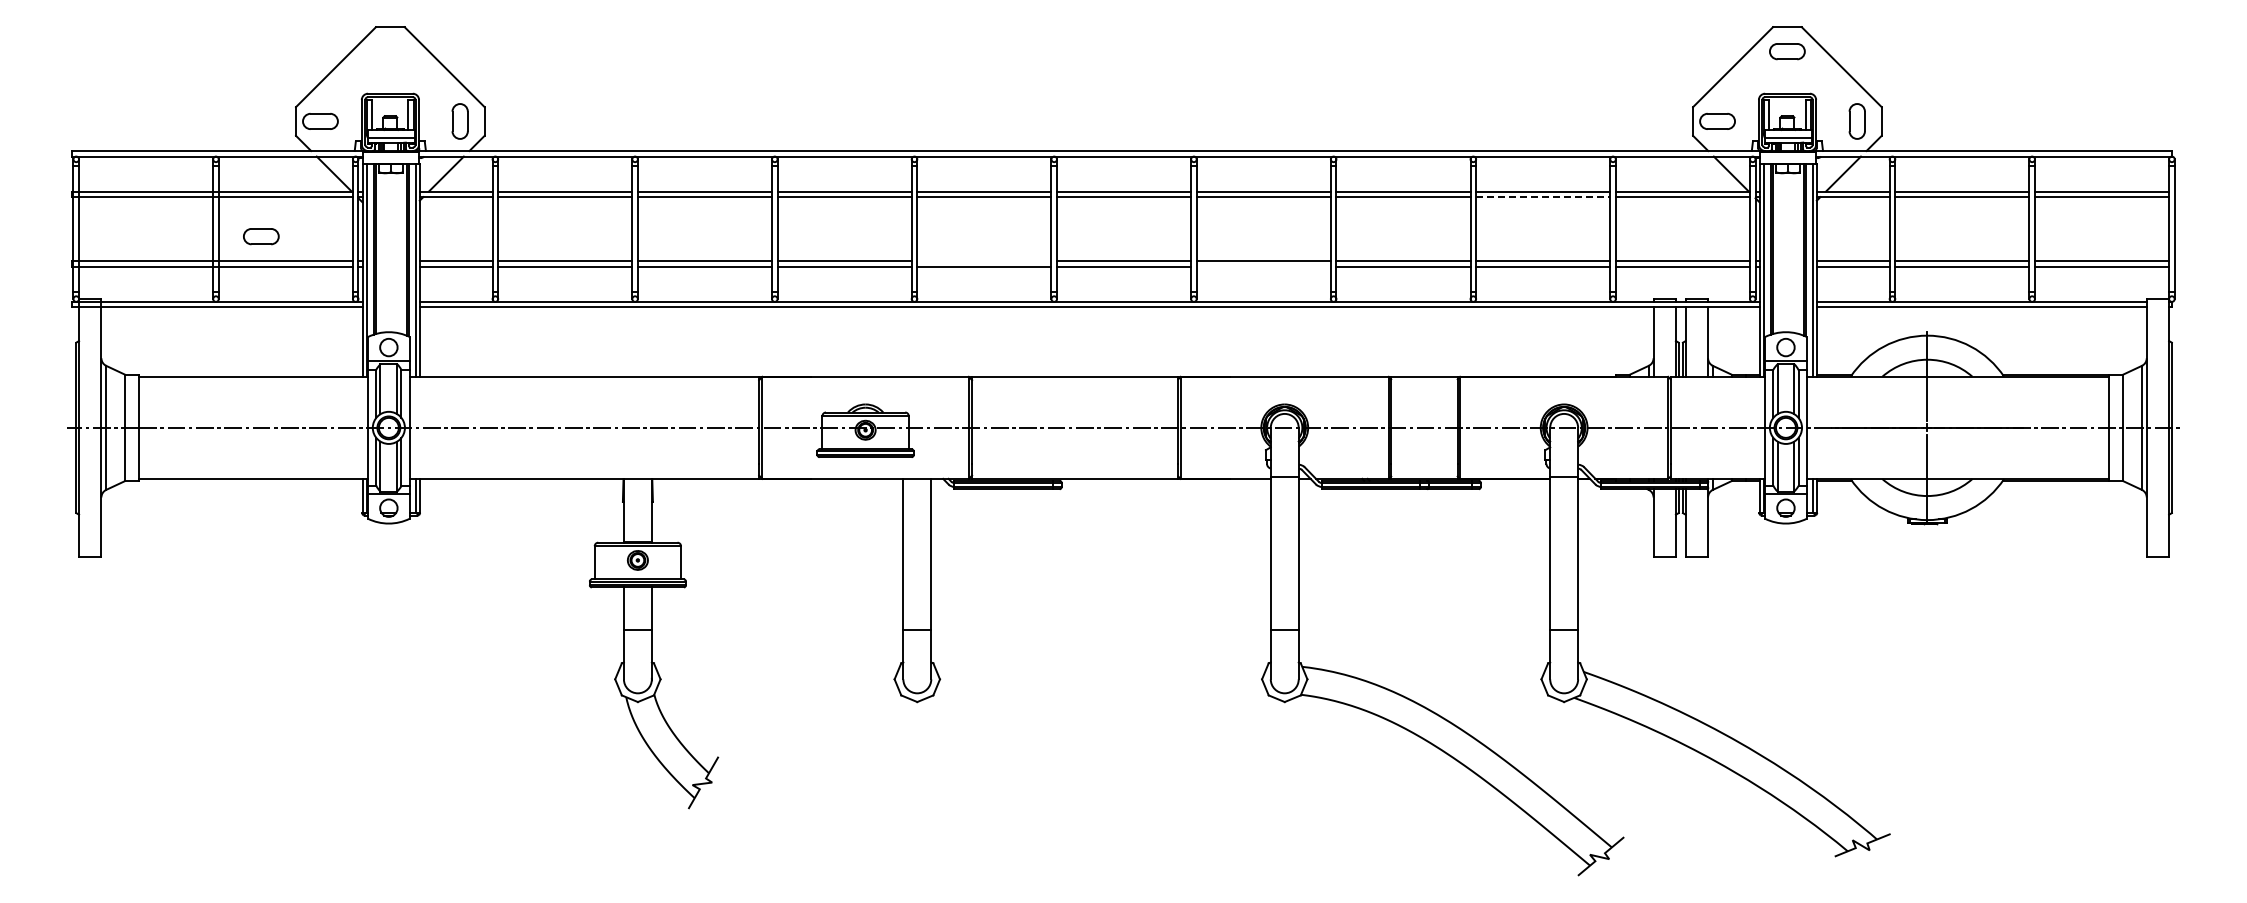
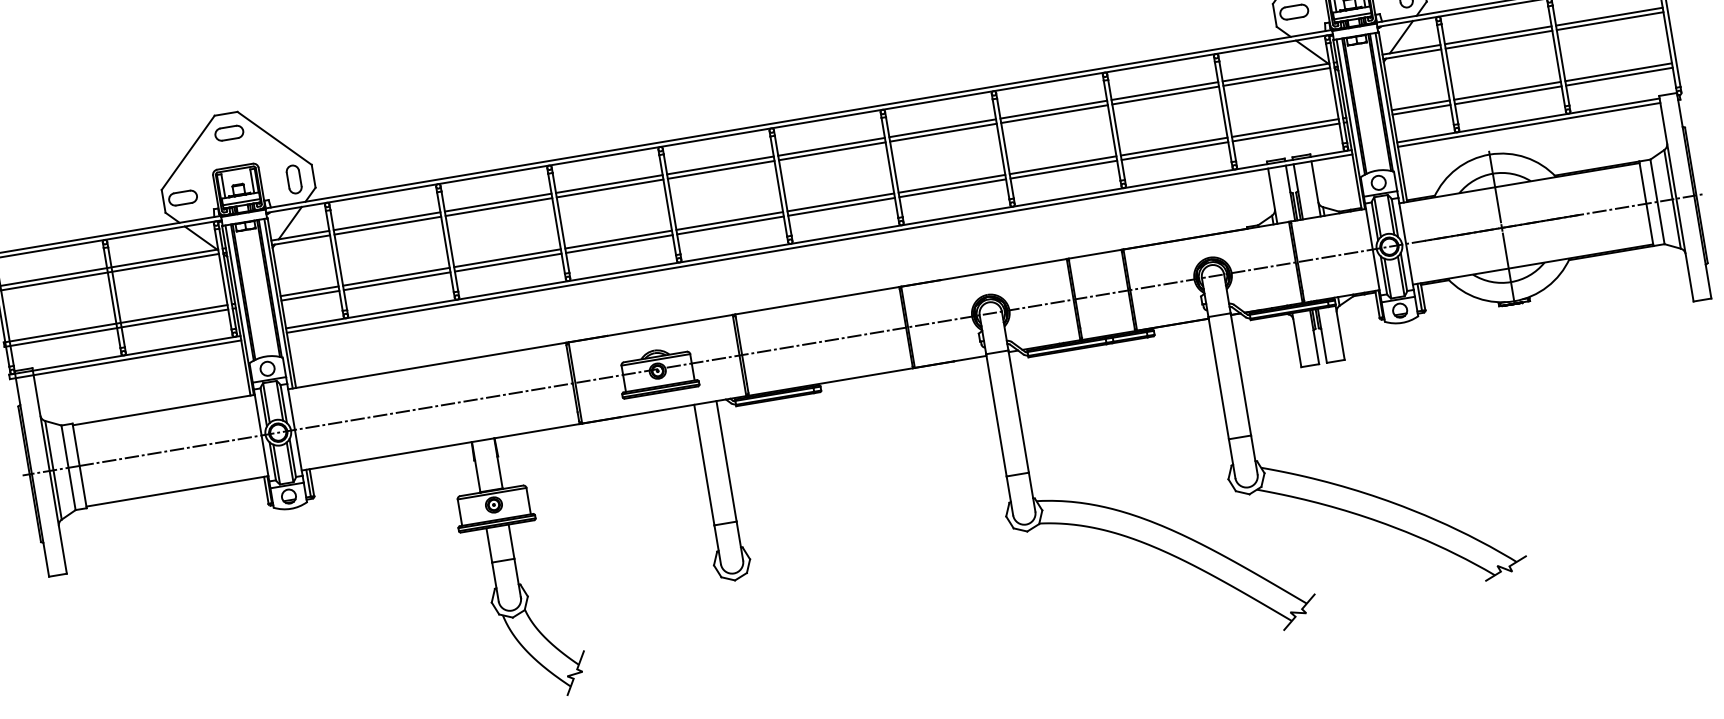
line: (1543, 197) -> (1165, 95), dashed -> solid
part: (261, 236) -> (229, 133), moved
line: (984, 261) -> (729, 221), added
line: (1263, 266) -> (952, 187), added

